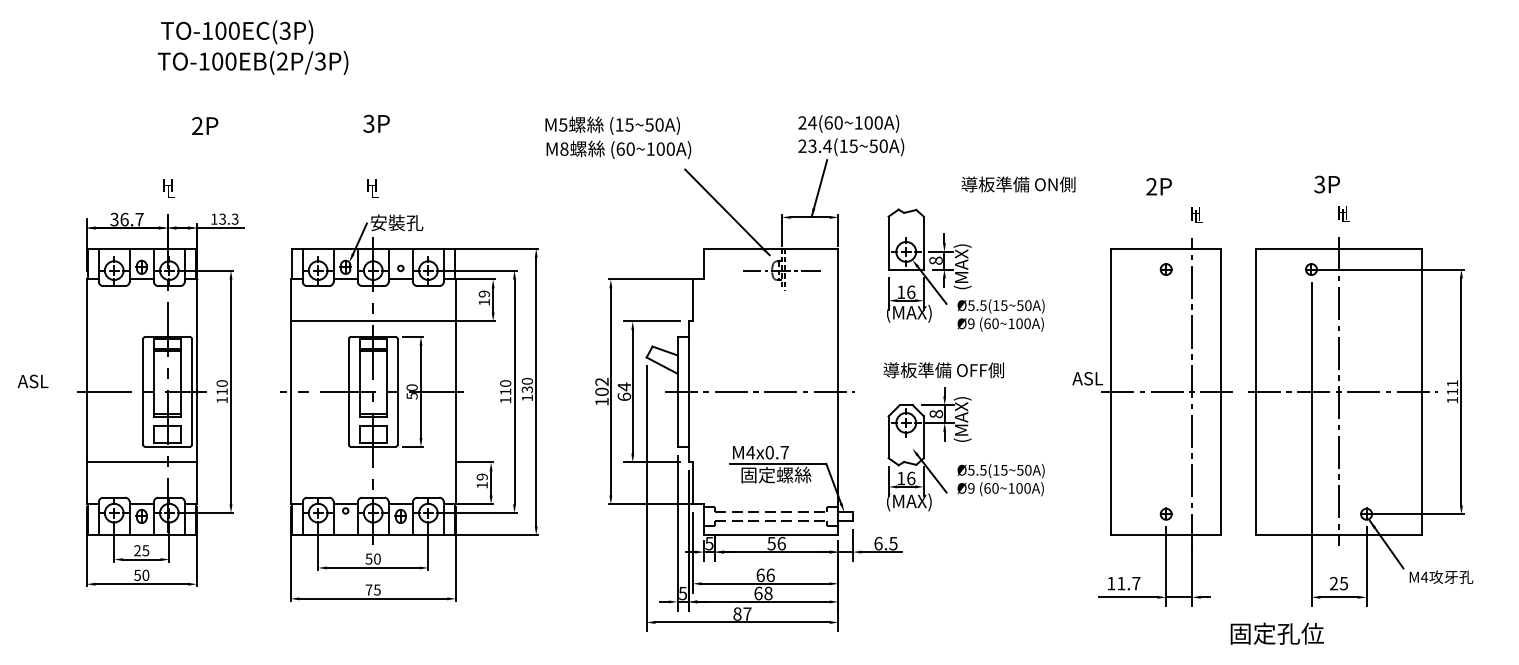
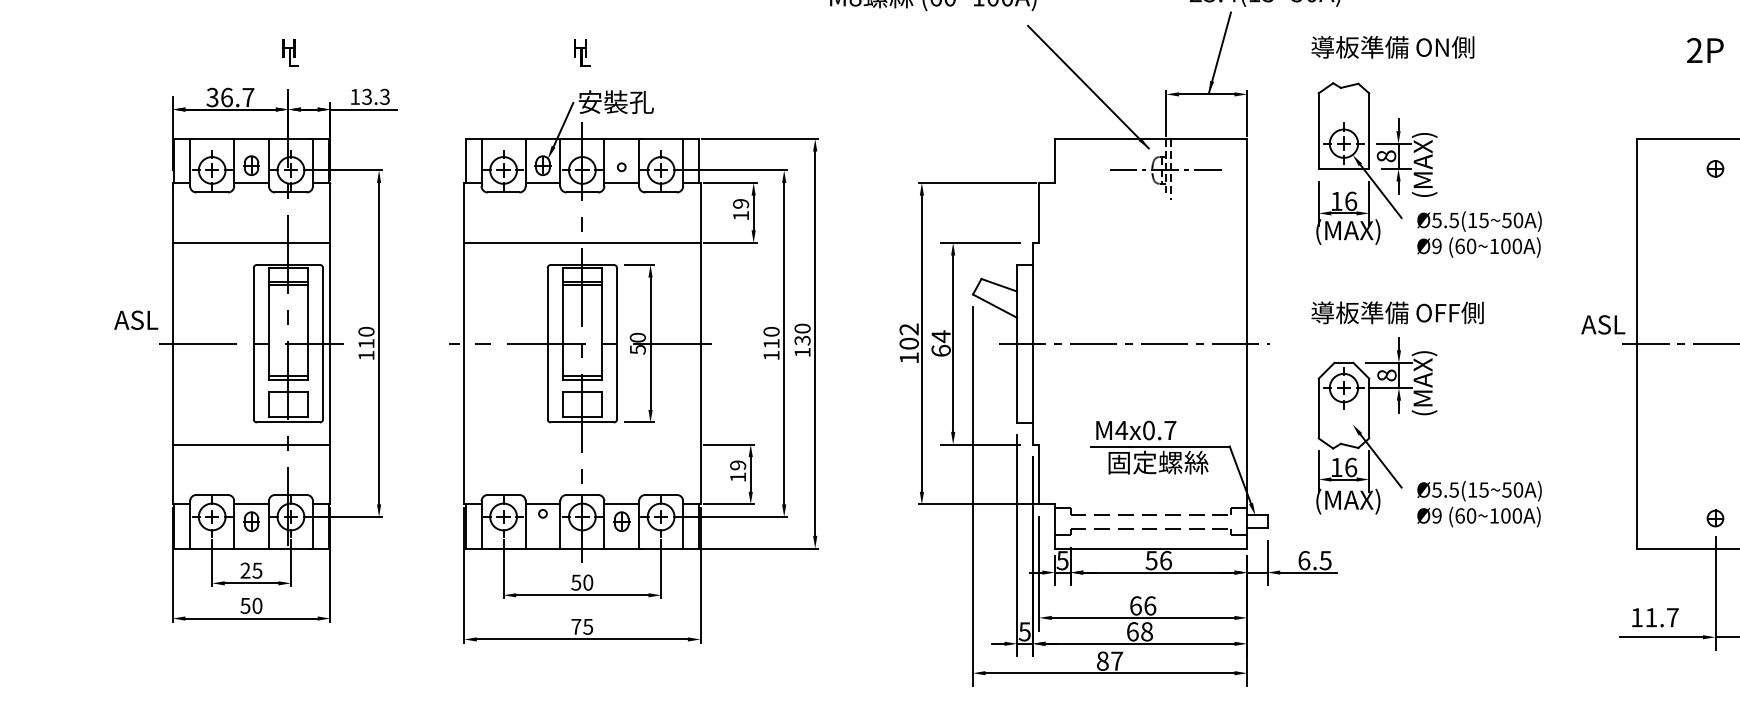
text: (1018, 184) -> (1392, 47), moved
line: (141, 321) -> (251, 243), added
text: (32, 381) -> (135, 320), moved
text: (1000, 480) -> (1478, 504), moved

